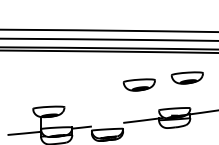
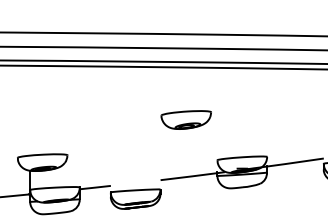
part: (186, 77) -> (261, 108), removed

